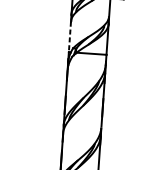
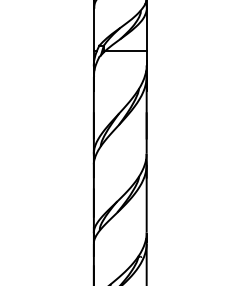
line: (69, 37) -> (93, 30), dashed -> solid

